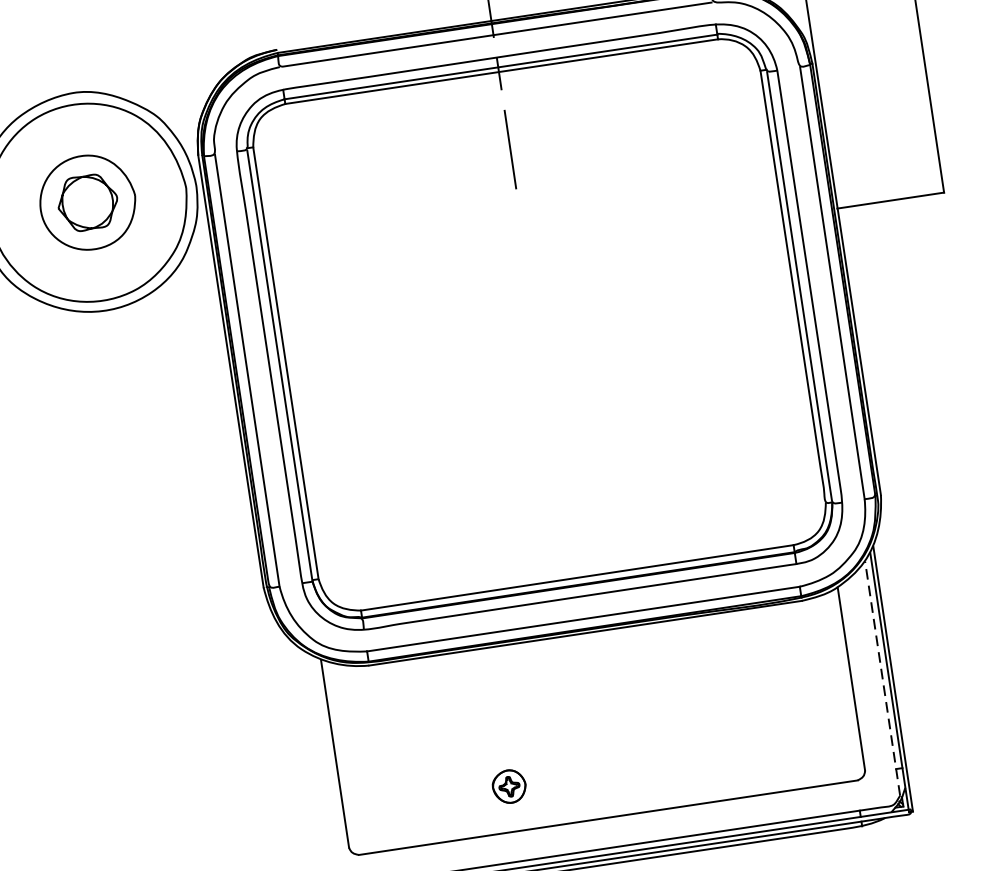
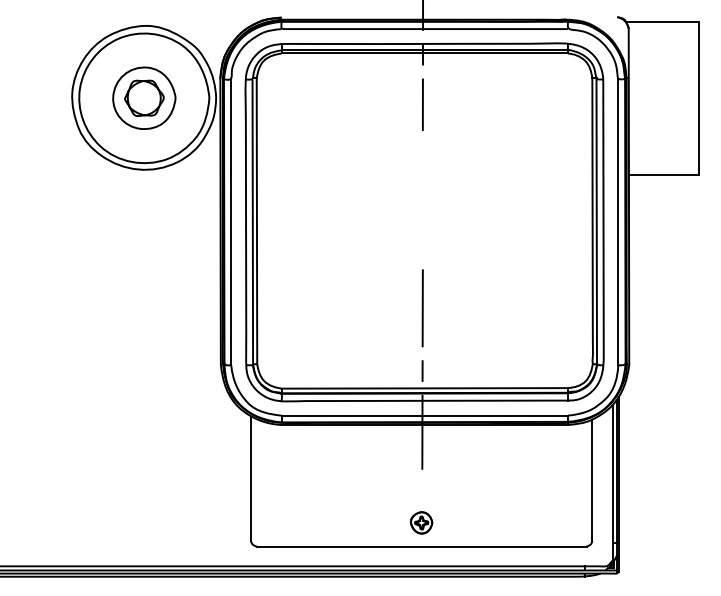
line: (569, 549) -> (422, 369), added
line: (882, 677) -> (612, 482), dashed -> solid
part: (509, 786) -> (421, 522), moved

